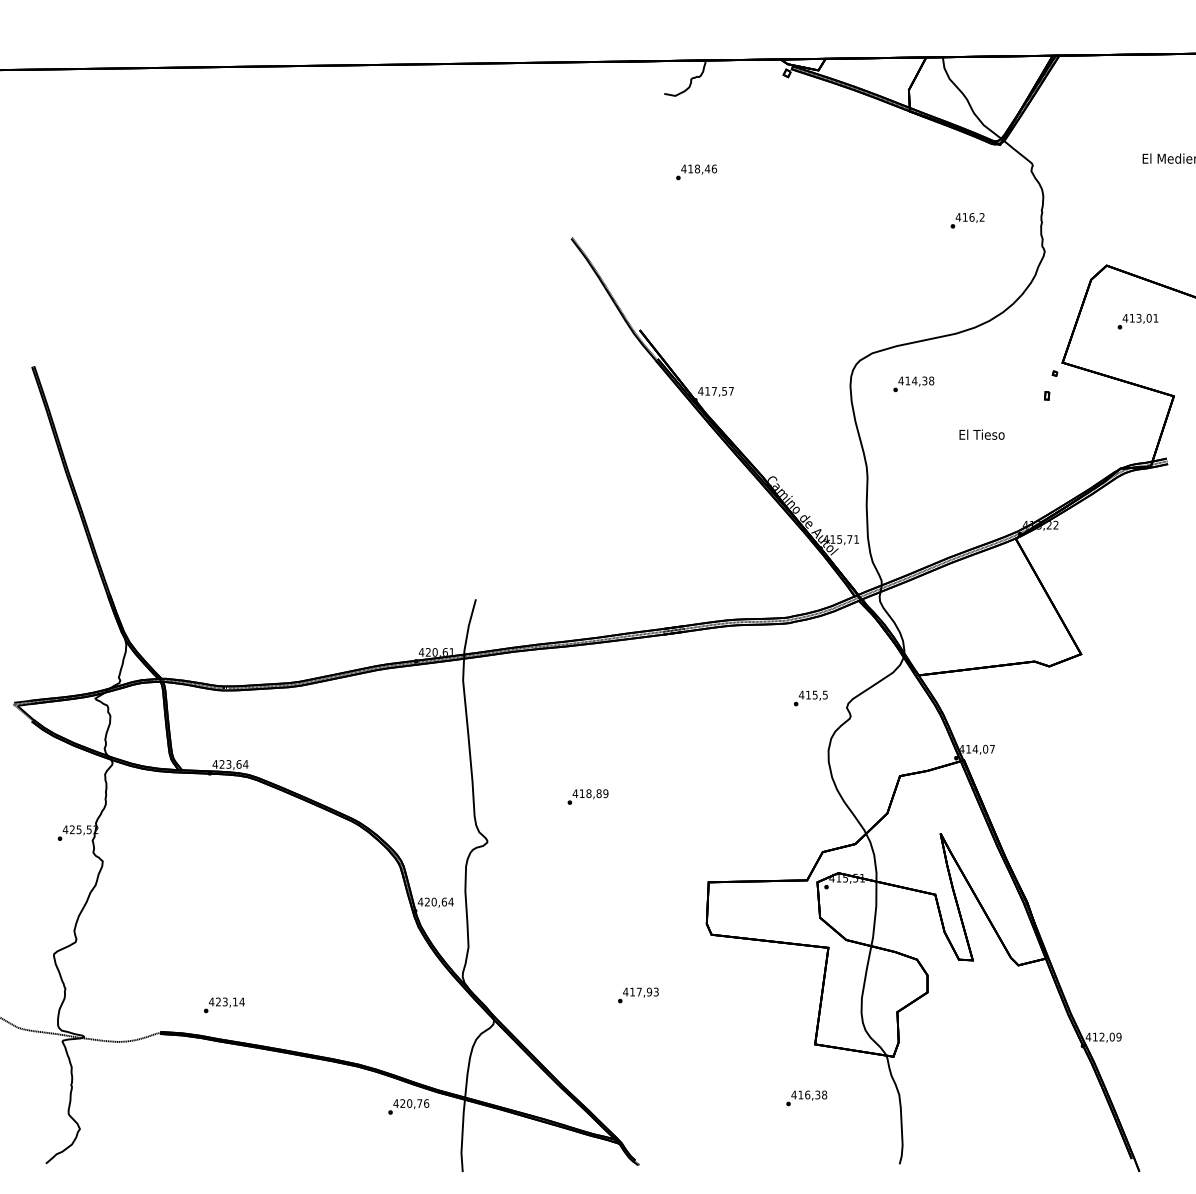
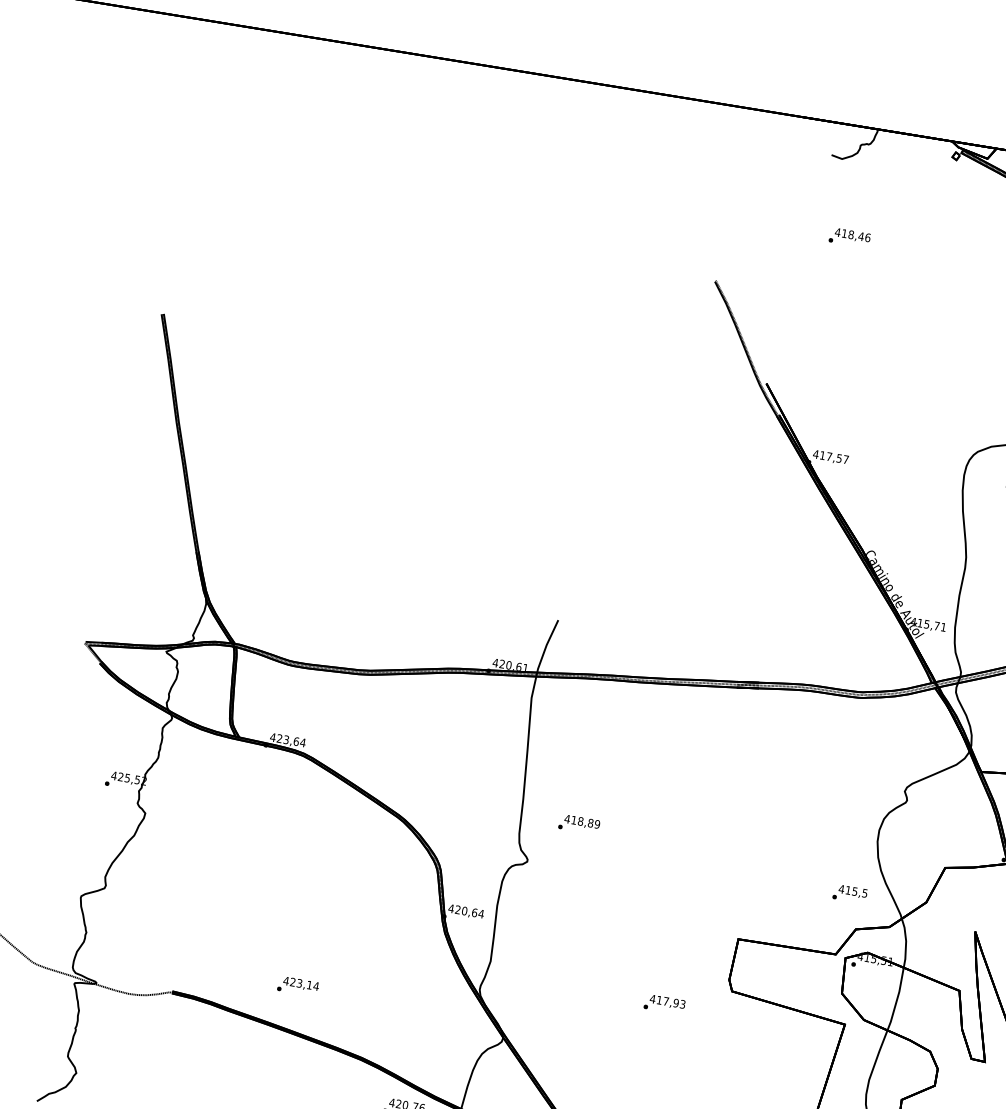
text: (810, 698) -> (849, 894), moved
text: (587, 796) -> (578, 823), moved
text: (638, 995) -> (664, 1004), moved
text: (224, 1005) -> (298, 986), moved

